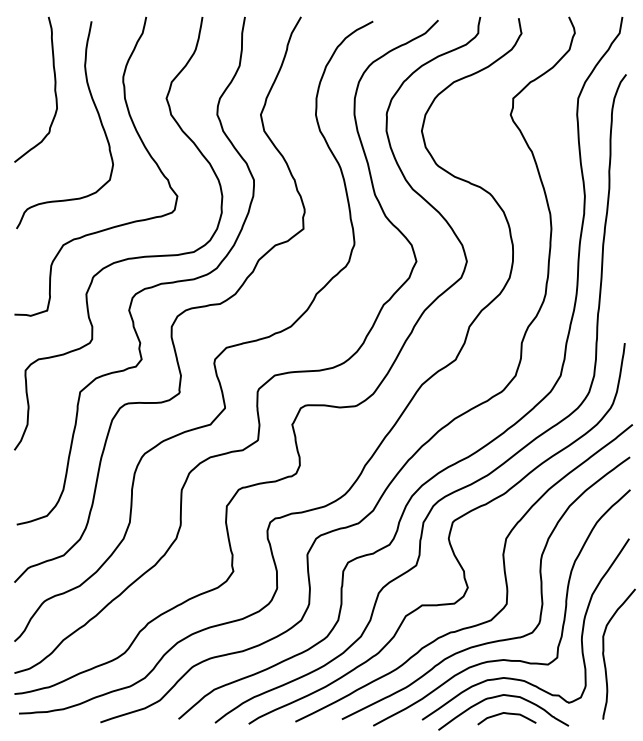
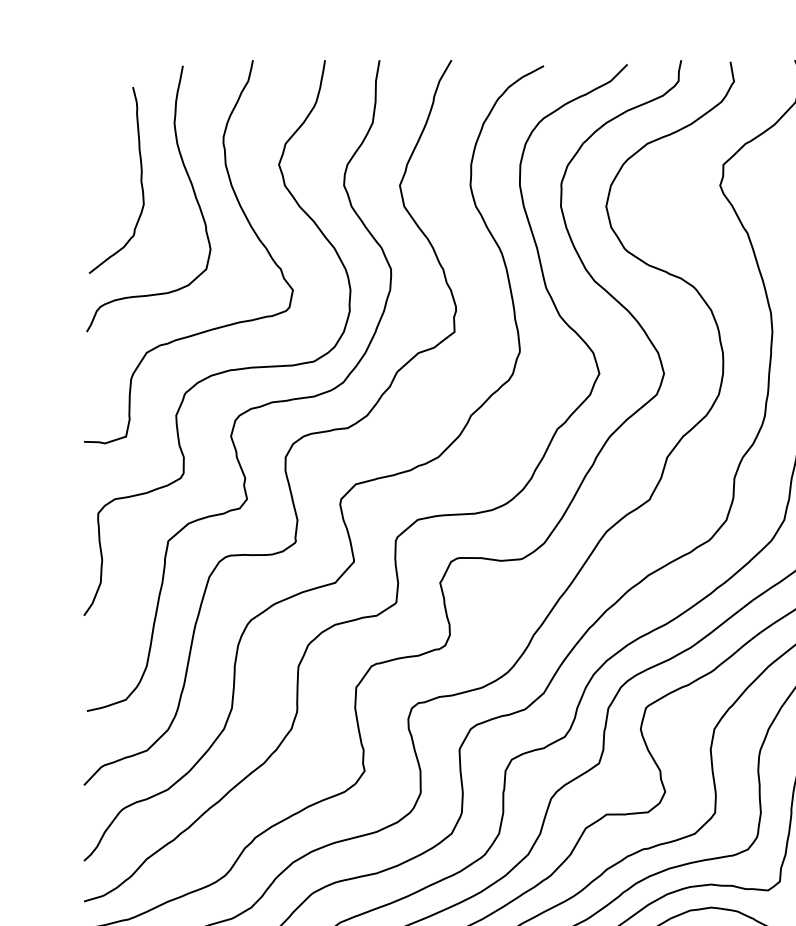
curve: (54, 89) -> (140, 180), moved

